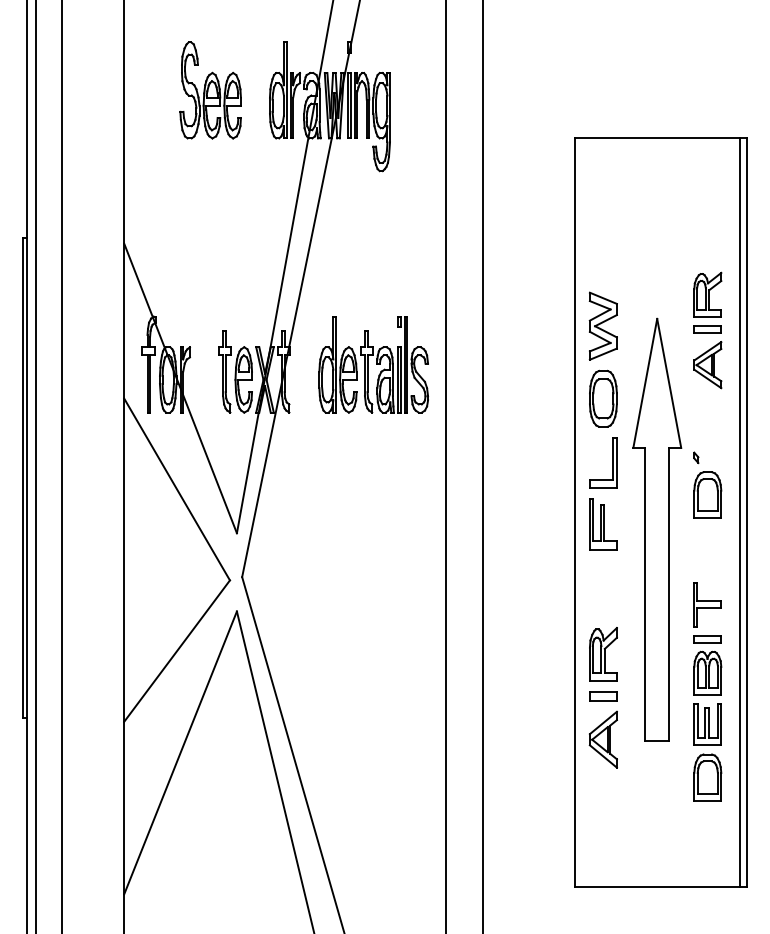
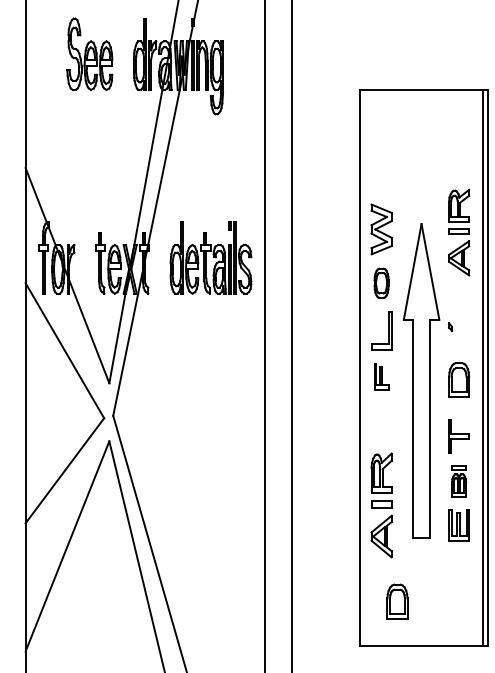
part: (603, 398) -> (381, 283), size x0.7
part: (707, 494) -> (458, 379), moved
part: (603, 524) -> (381, 376), size x0.7
part: (707, 665) -> (458, 481), size x0.7
part: (707, 777) -> (397, 601), moved

